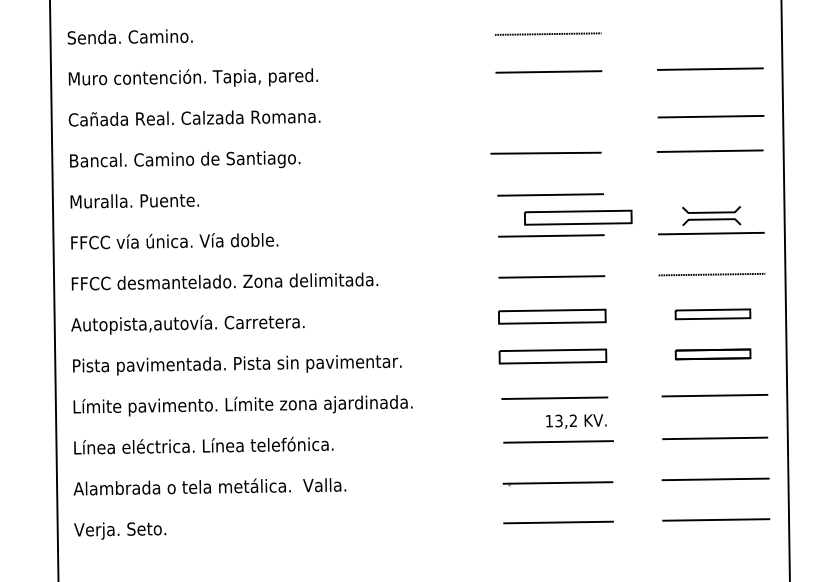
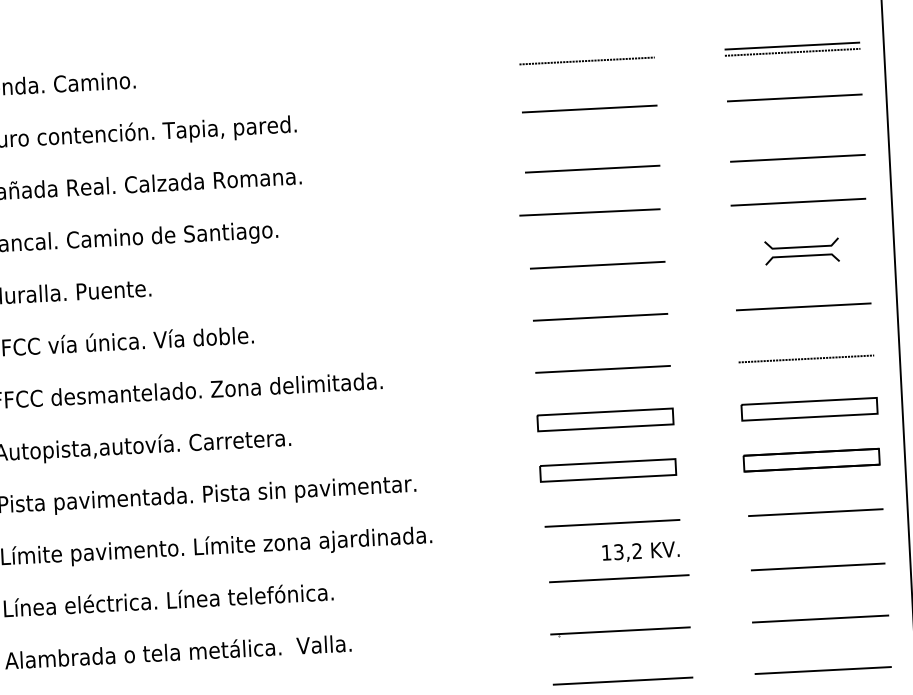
part: (709, 30) -> (791, 48), added
line: (549, 118) -> (592, 168), added
part: (711, 216) -> (801, 252), moved
part: (578, 217) -> (634, 292), removed
part: (712, 314) -> (808, 409), size x1.43
part: (712, 354) -> (810, 460), size x1.43

